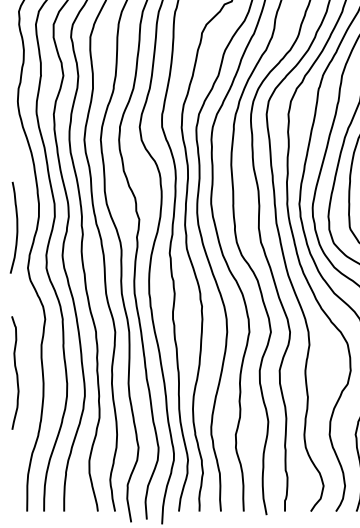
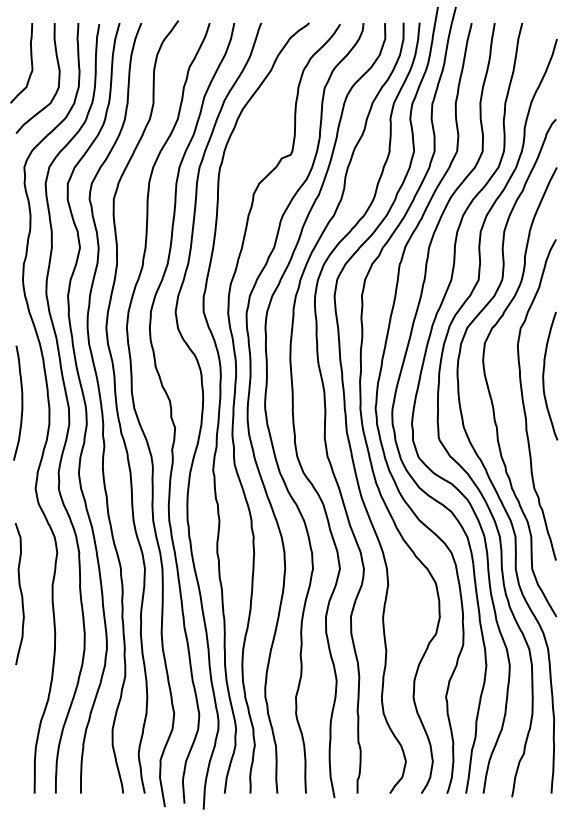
curve: (16, 227) -> (21, 402), moved
curve: (15, 373) -> (20, 594), moved

